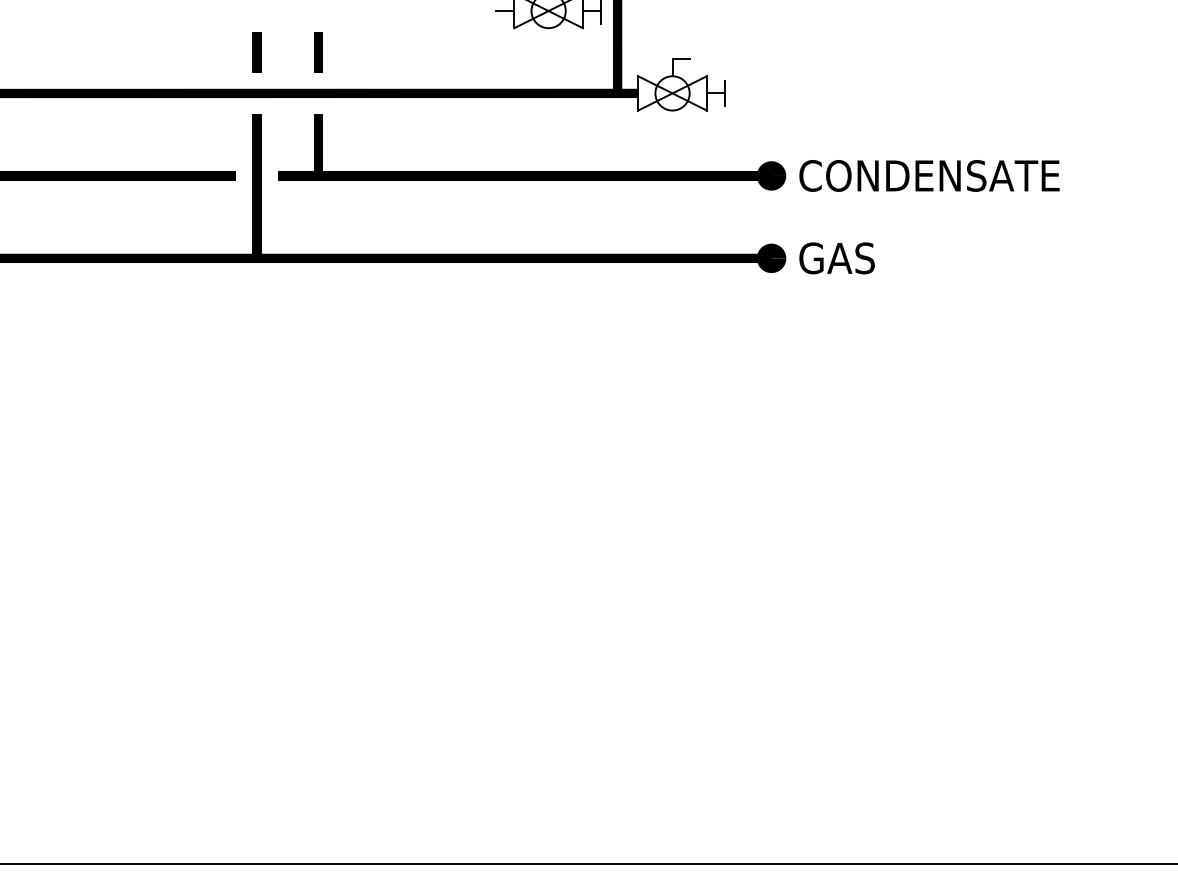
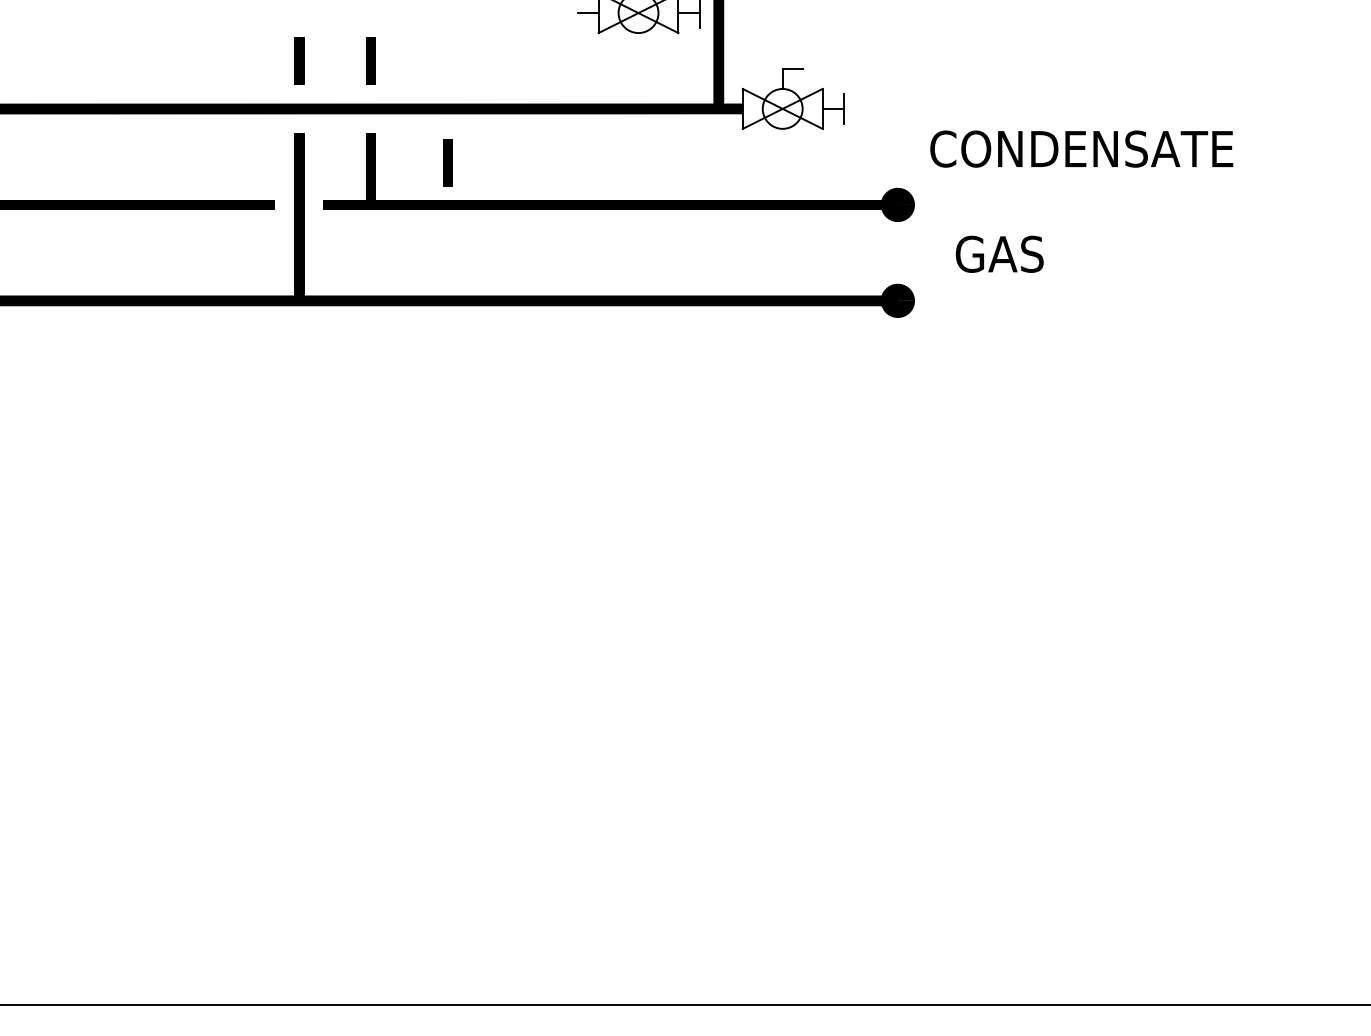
line: (384, 140) -> (447, 163), added
text: (929, 175) -> (1081, 148), moved
text: (836, 258) -> (999, 254), moved

